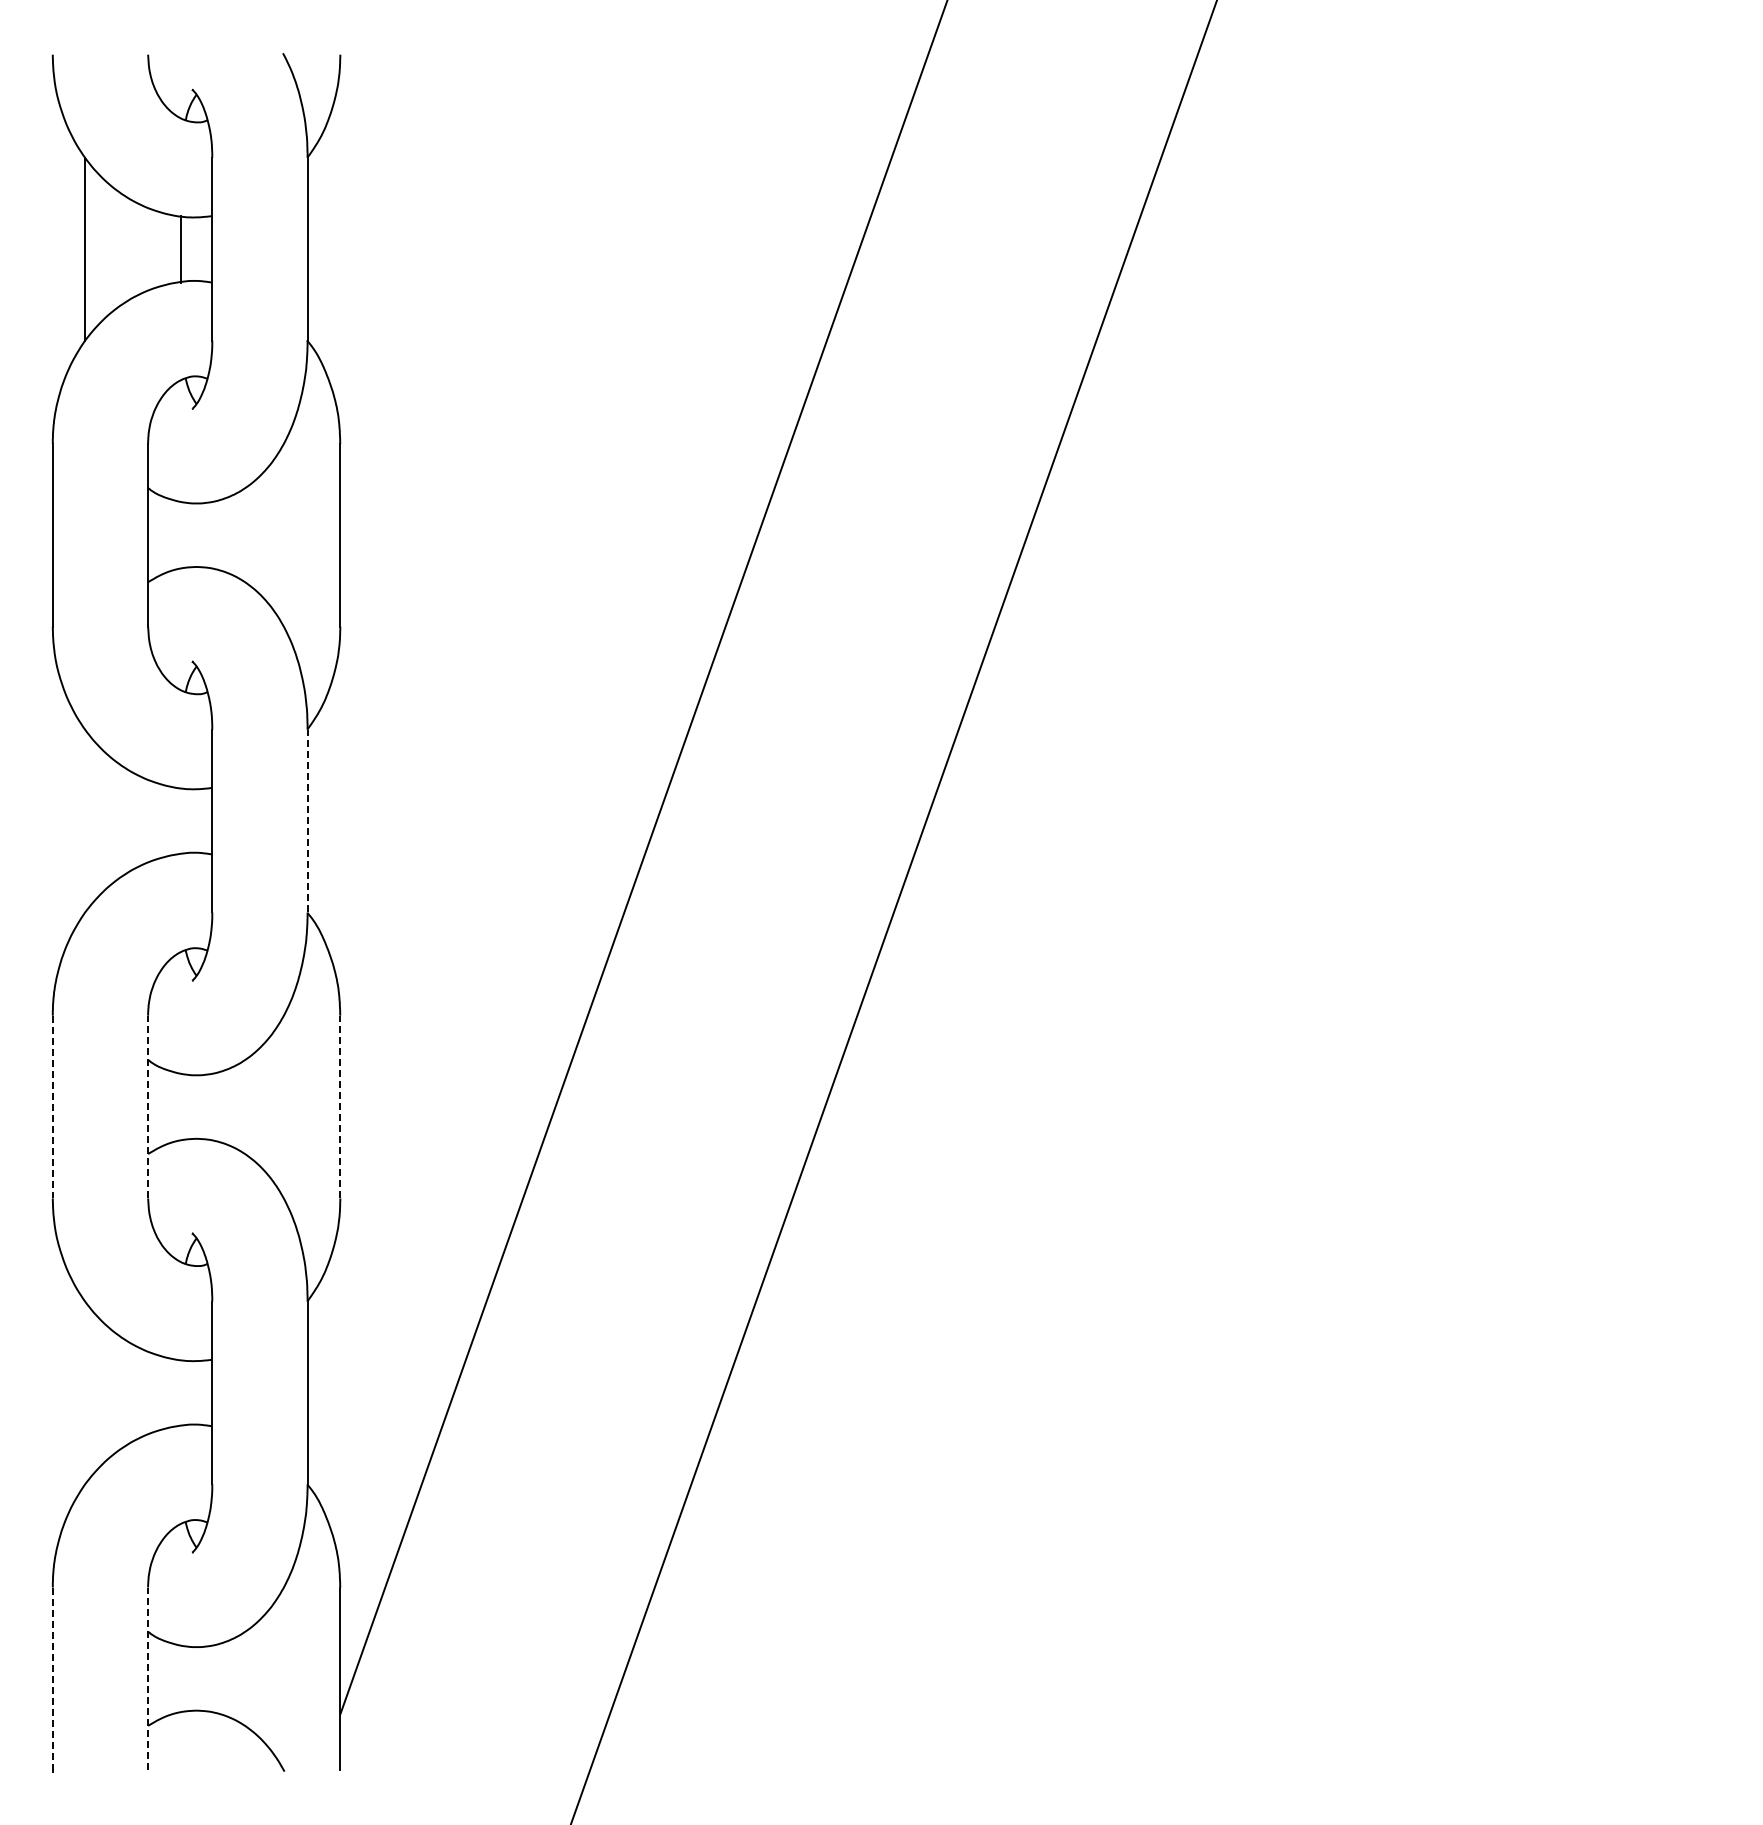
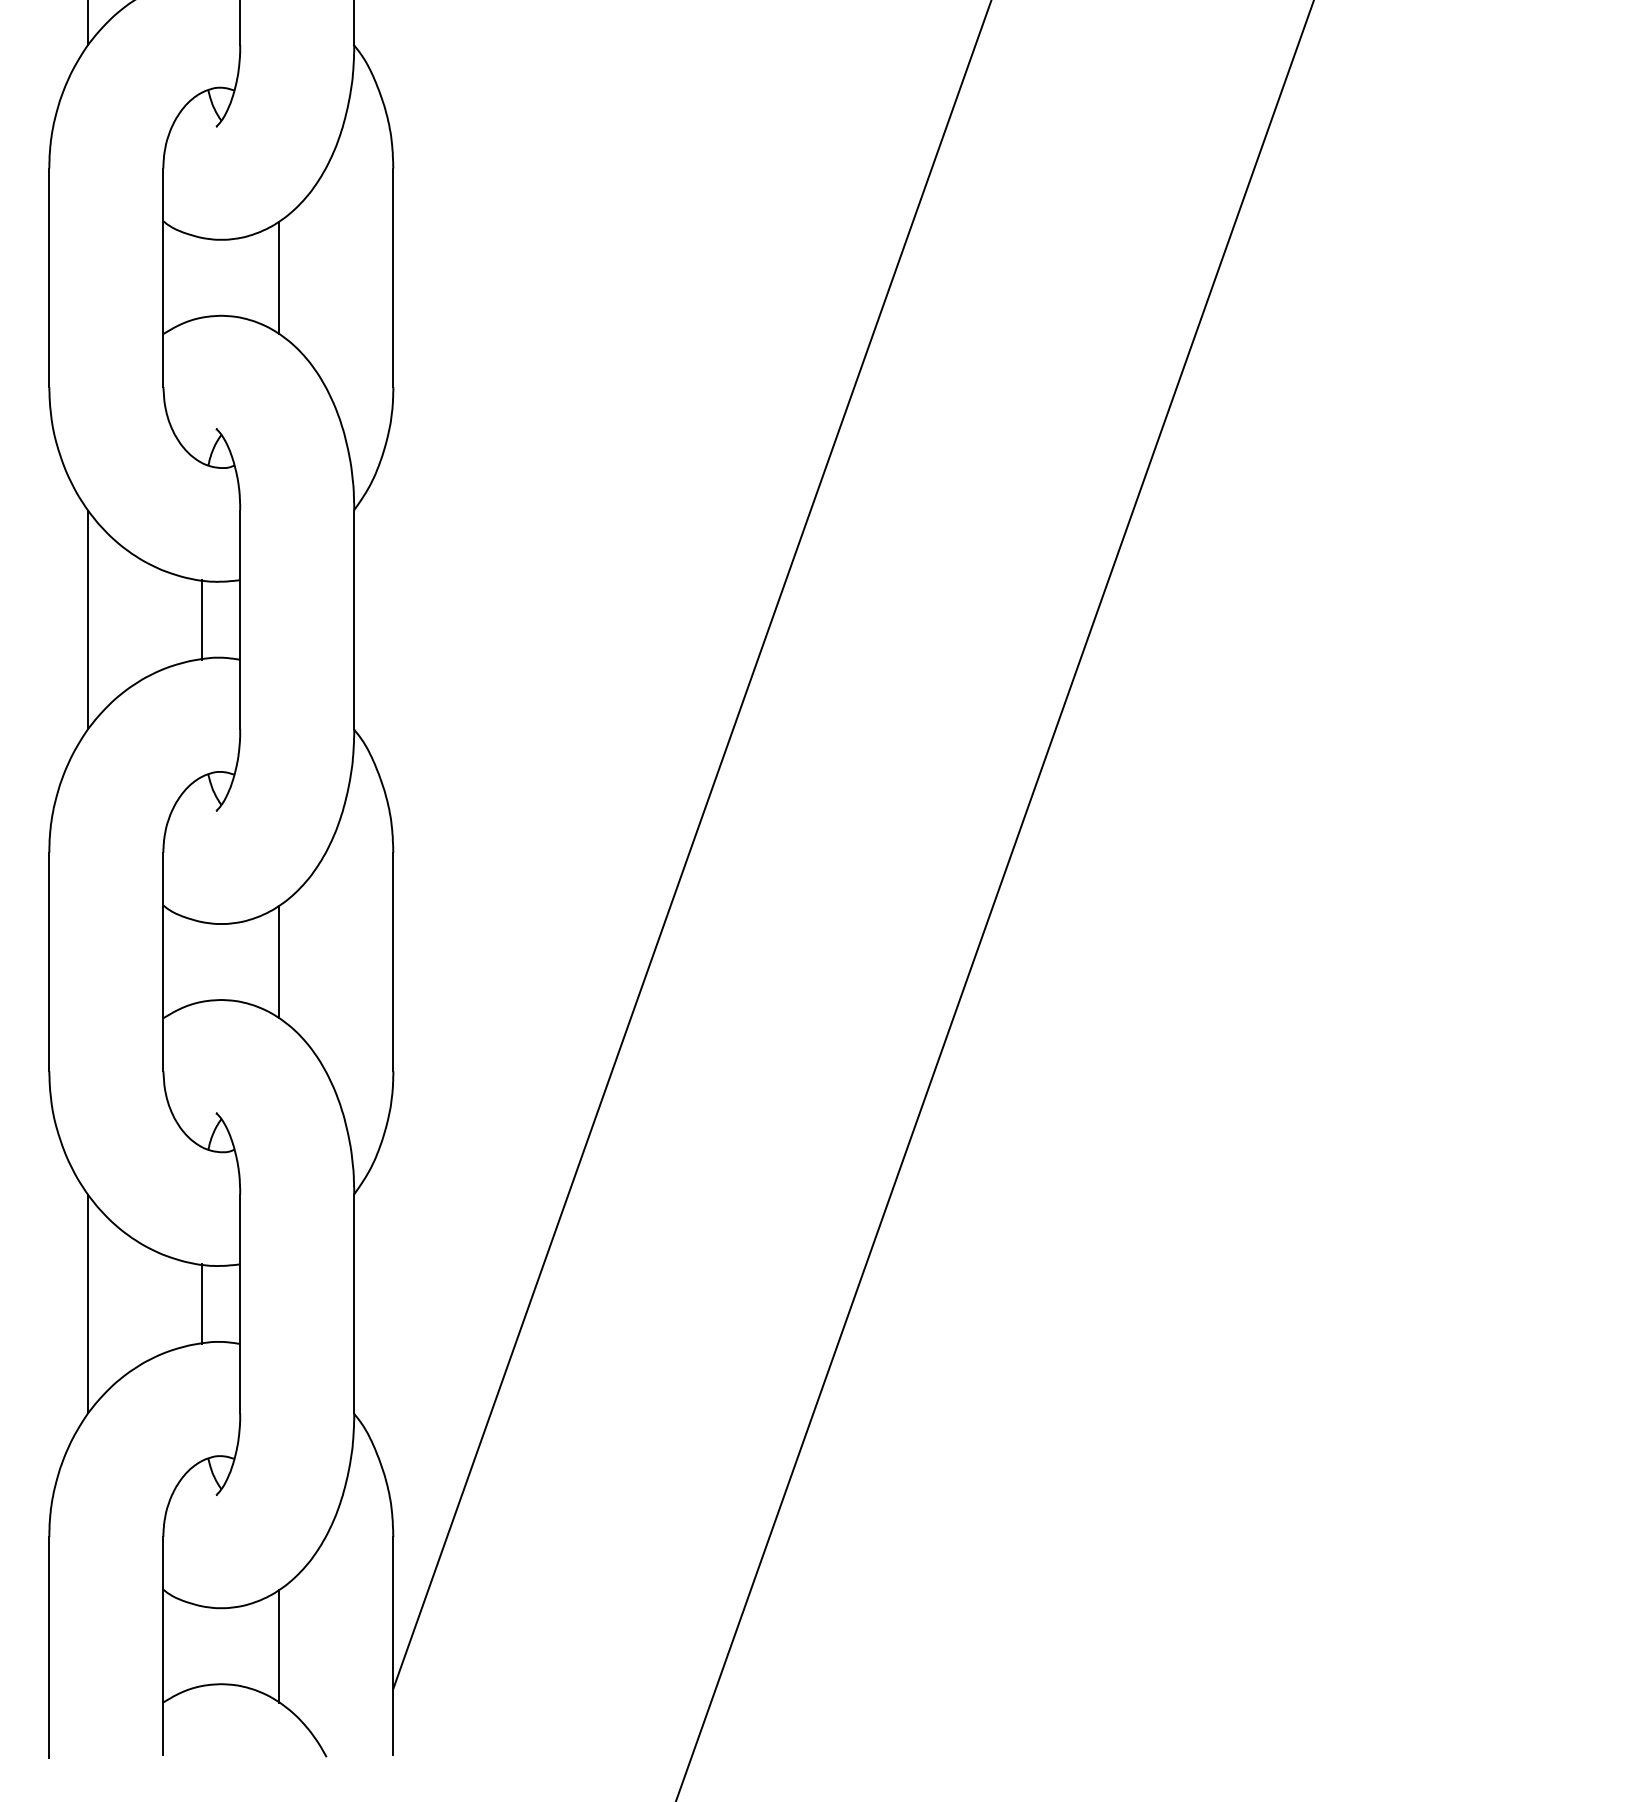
line: (245, 535) -> (279, 278), added
line: (85, 820) -> (88, 619), added
line: (180, 820) -> (202, 619), added
line: (307, 820) -> (354, 619), dashed -> solid
line: (148, 1106) -> (163, 961), dashed -> solid
line: (340, 1106) -> (393, 961), dashed -> solid
line: (52, 1107) -> (49, 962), dashed -> solid
line: (245, 1107) -> (279, 962), added
line: (85, 1392) -> (88, 1303), added
line: (180, 1392) -> (202, 1303), added
line: (148, 1678) -> (163, 1645), dashed -> solid
line: (52, 1679) -> (49, 1646), dashed -> solid
line: (245, 1679) -> (279, 1646), added

